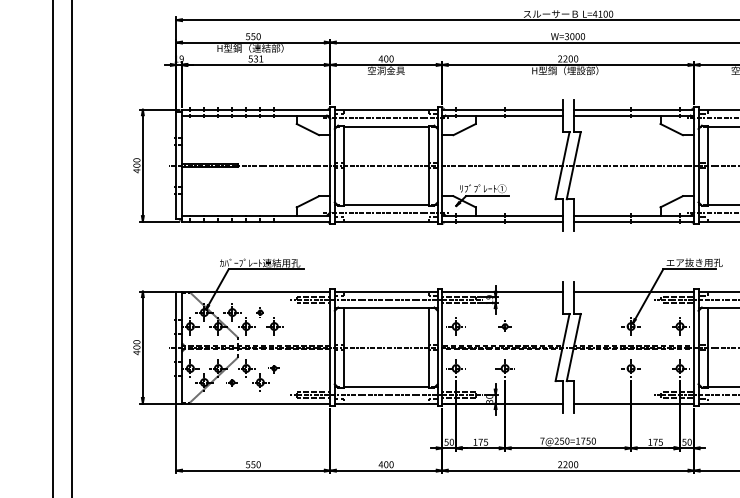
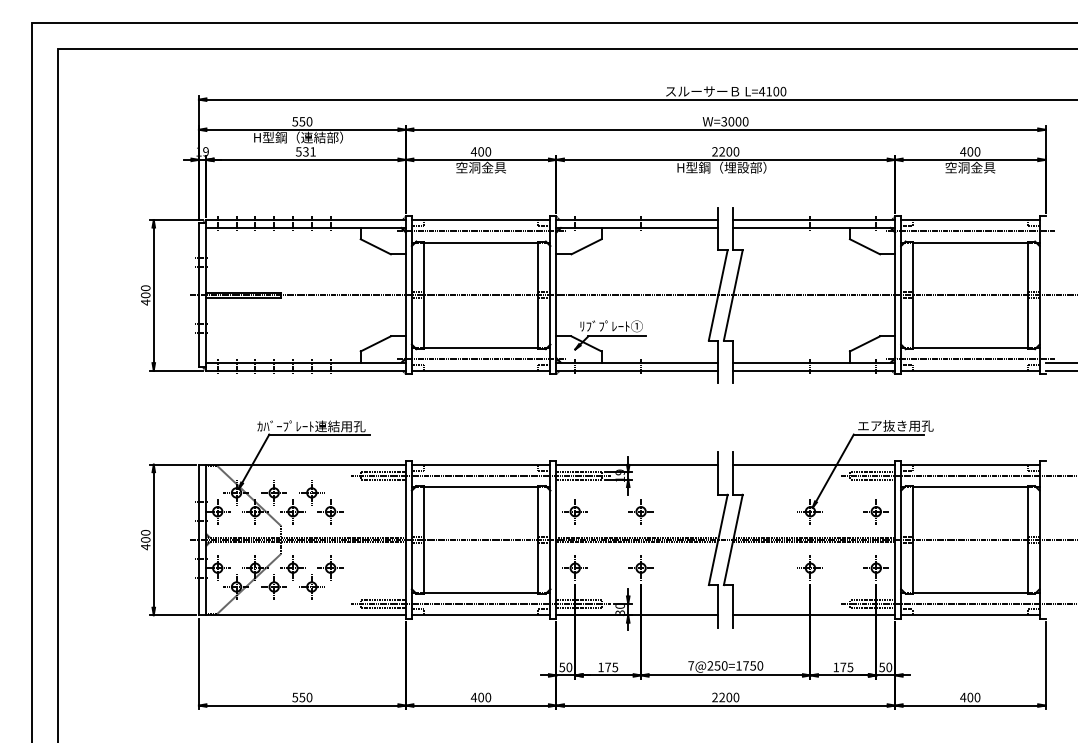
part: (260, 312) -> (311, 492), size x1.67
part: (504, 326) -> (640, 511), size x1.43
part: (274, 368) -> (330, 567), size x1.67
part: (231, 382) -> (273, 586), size x1.67

